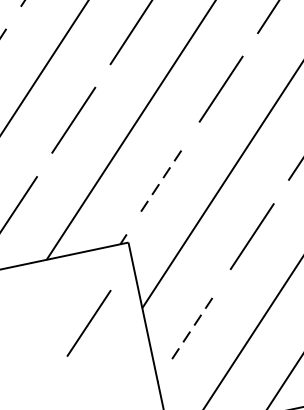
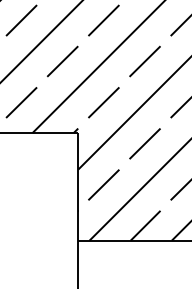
line: (162, 178) -> (103, 102), dashed -> solid
line: (87, 322) -> (47, 171), removed
line: (193, 325) -> (103, 184), dashed -> solid

